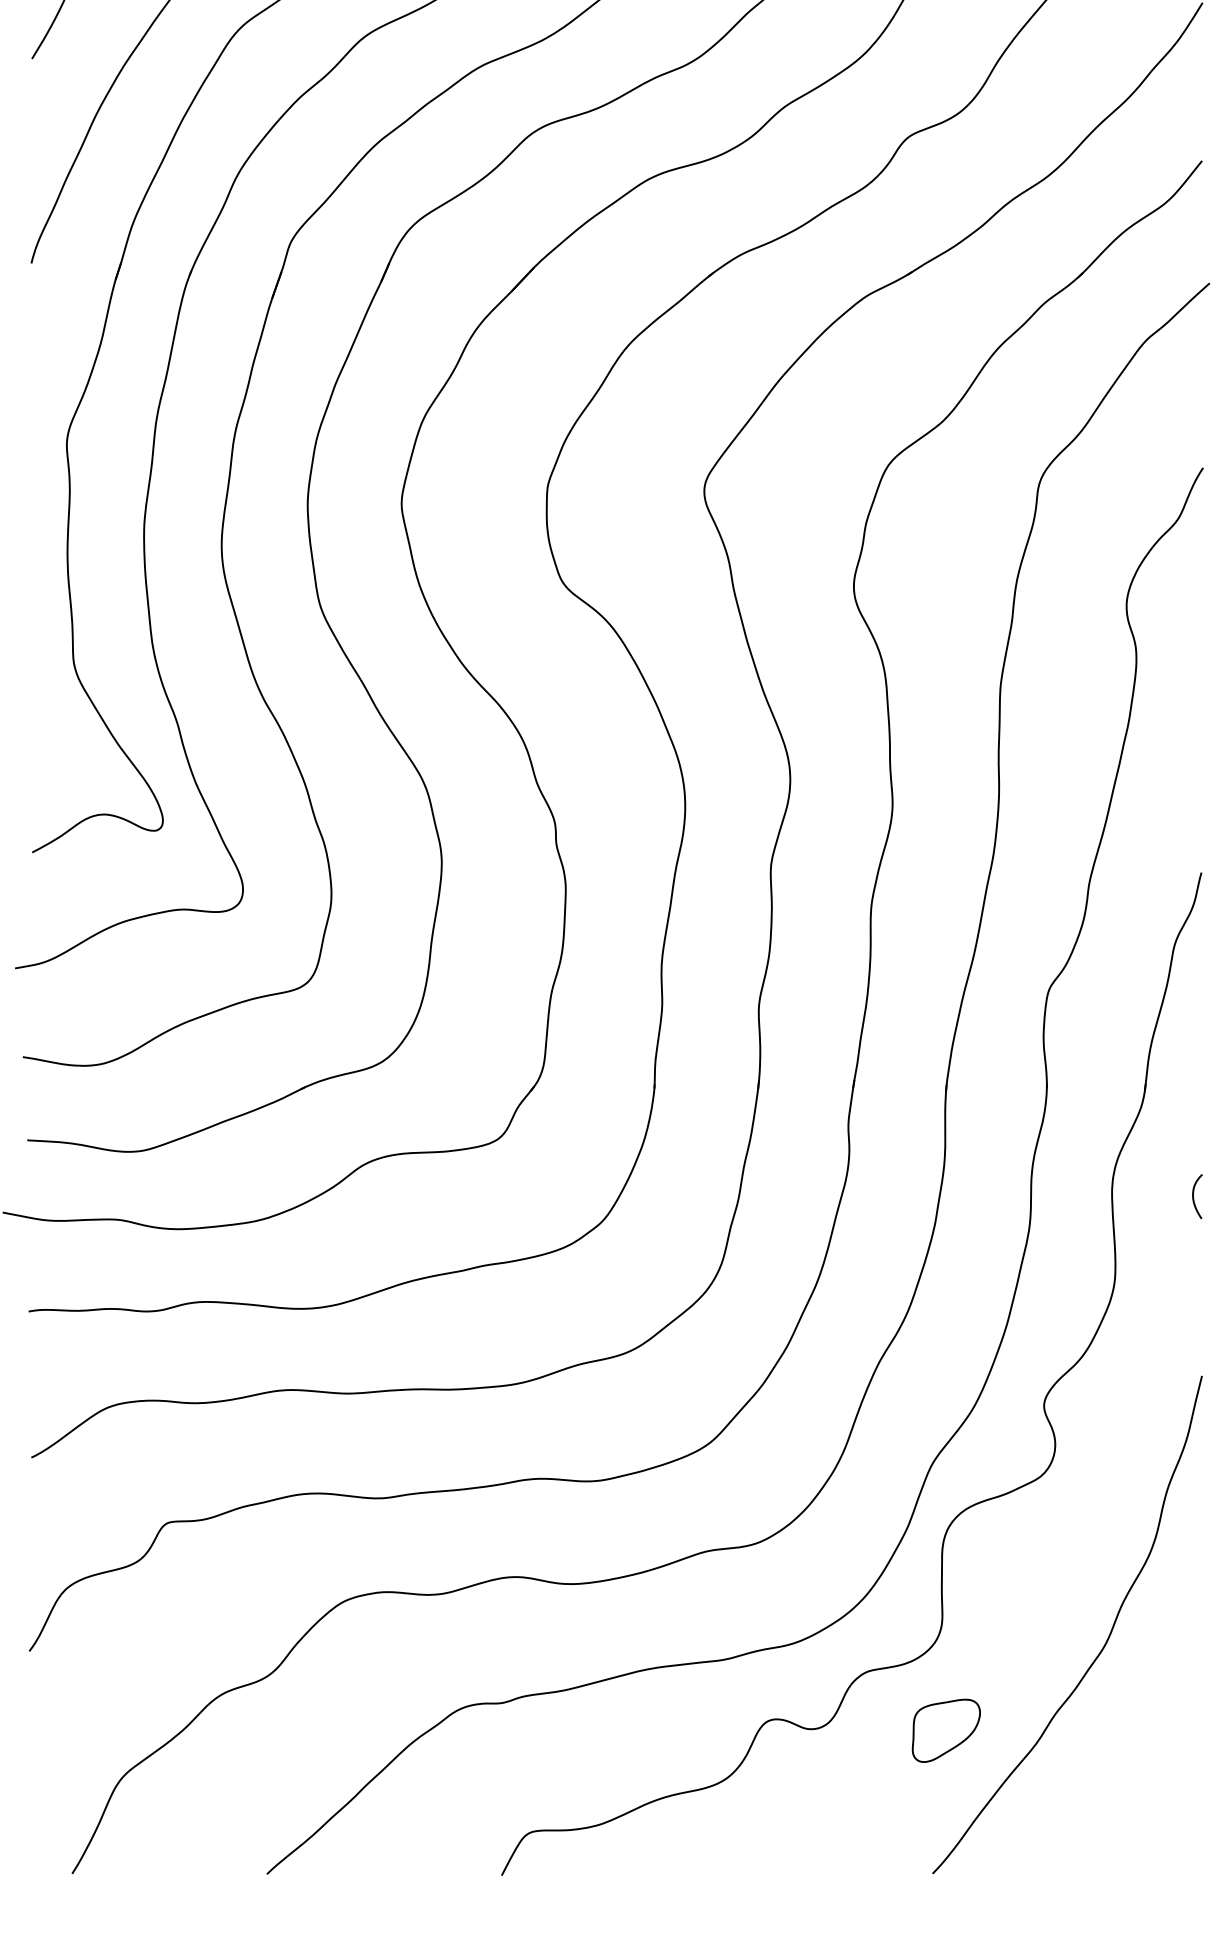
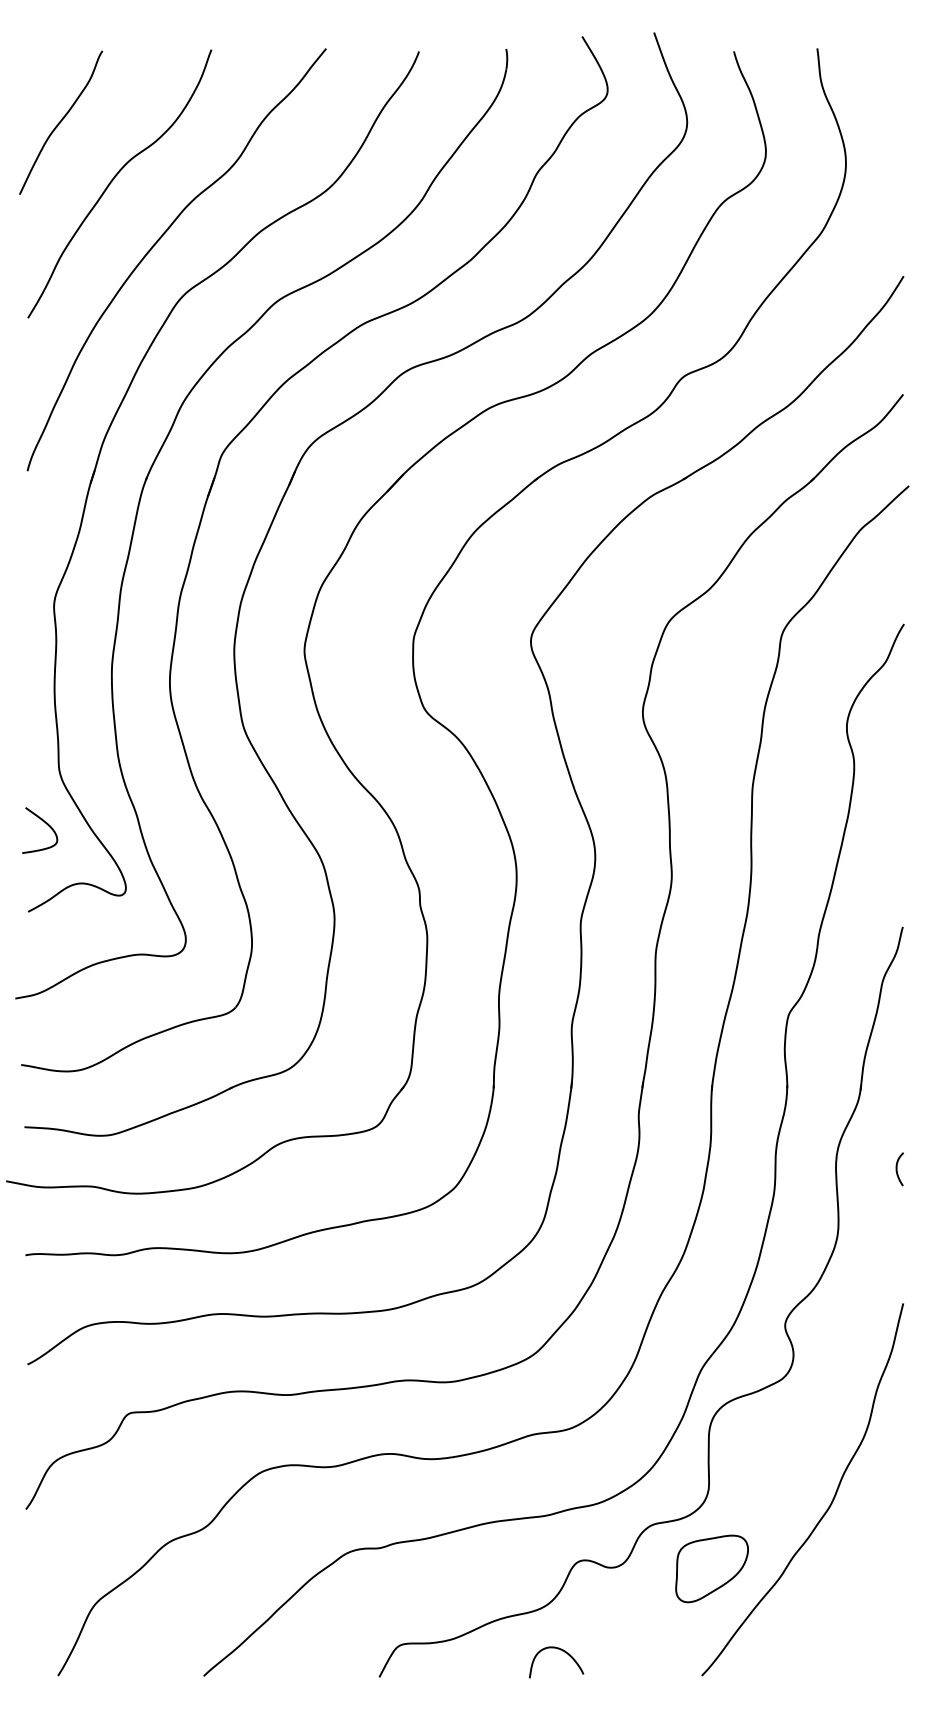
curve: (56, 735) -> (46, 824), added
part: (945, 1730) -> (711, 1568), size x1.43
curve: (746, 1841) -> (562, 1651), added

